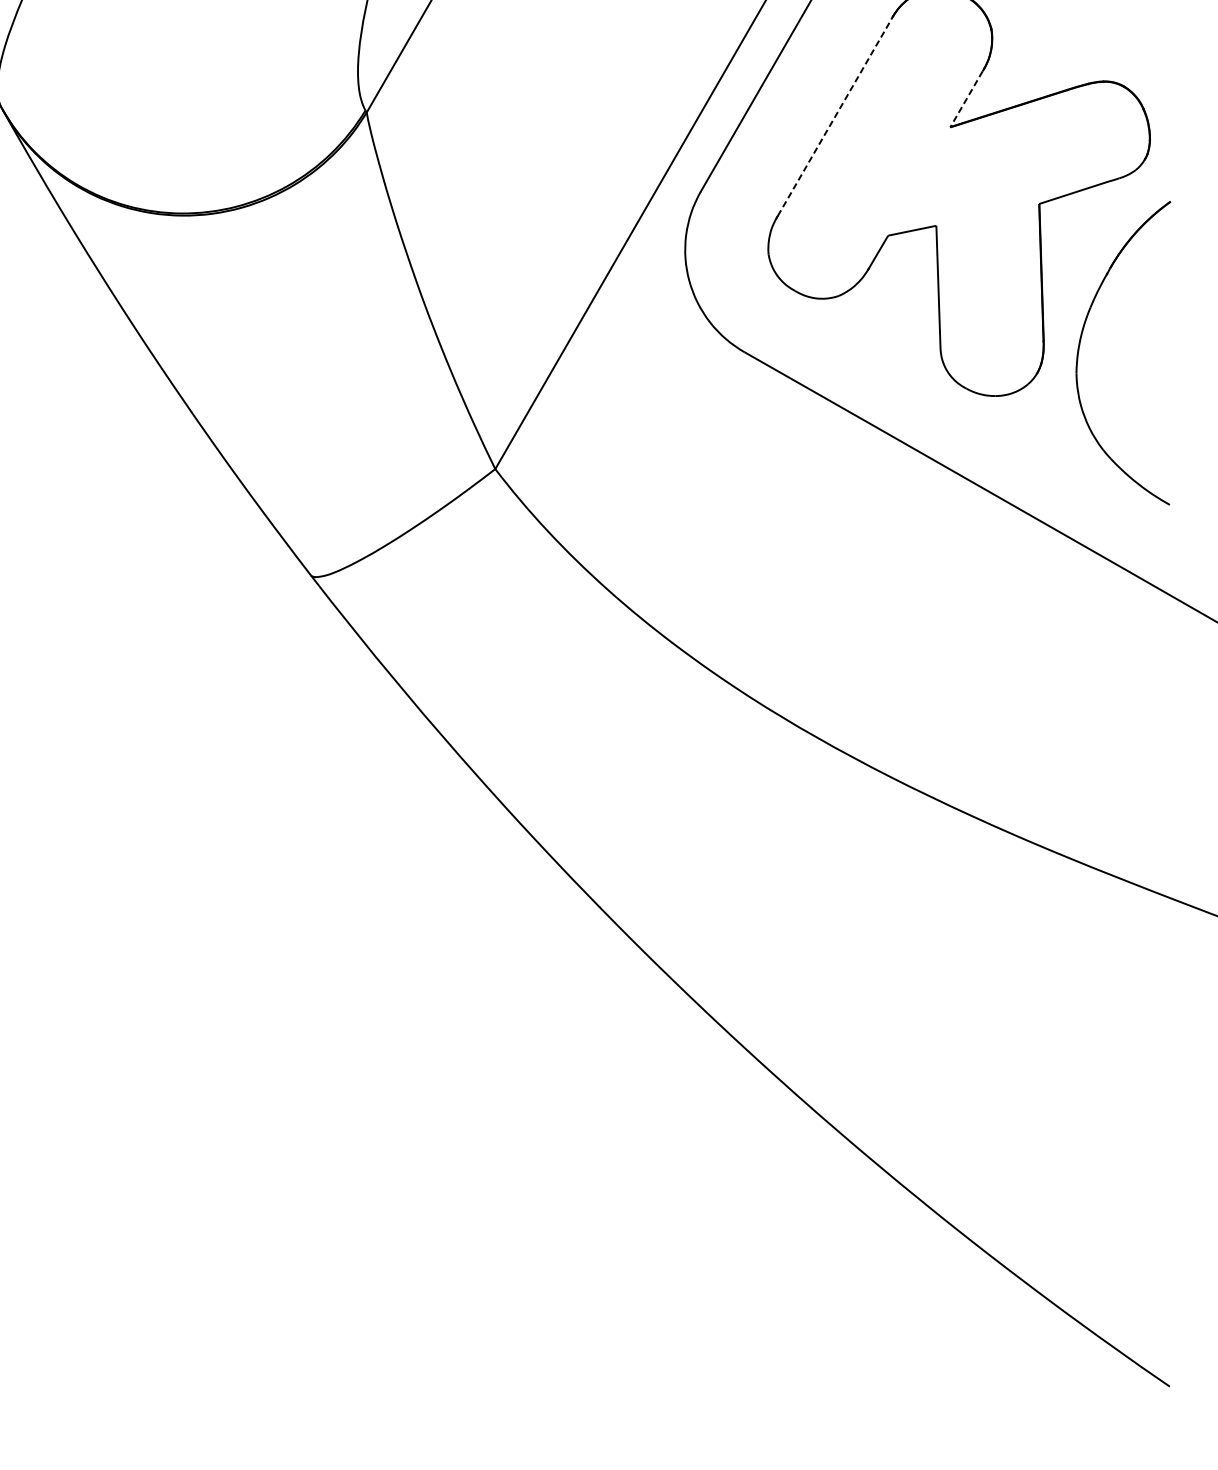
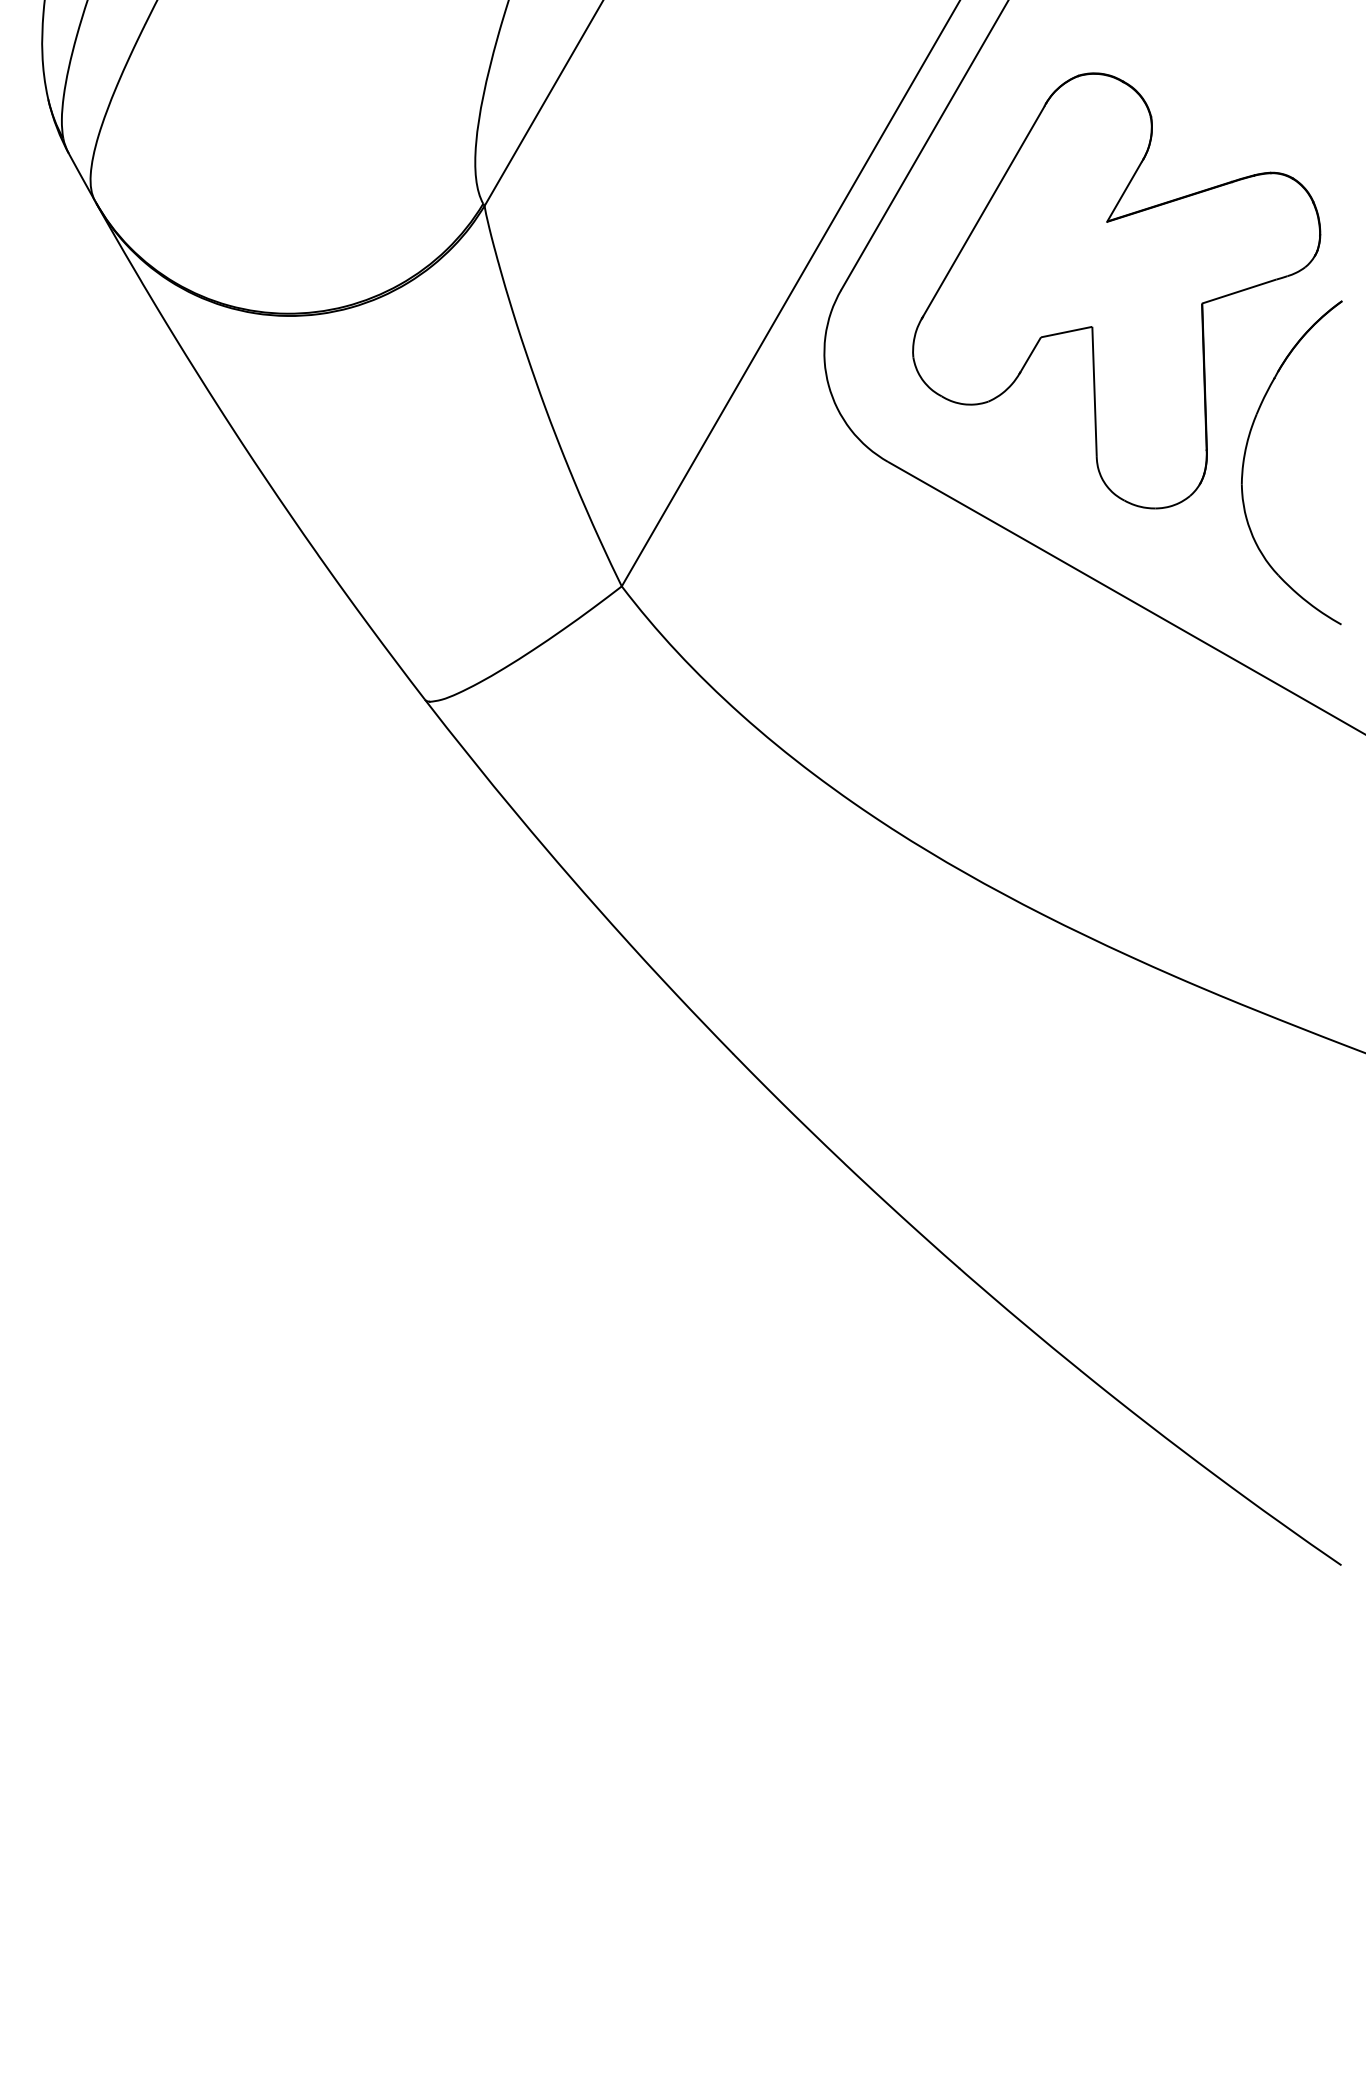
line: (966, 98) -> (1124, 191), dashed -> solid
line: (835, 117) -> (984, 211), dashed -> solid

